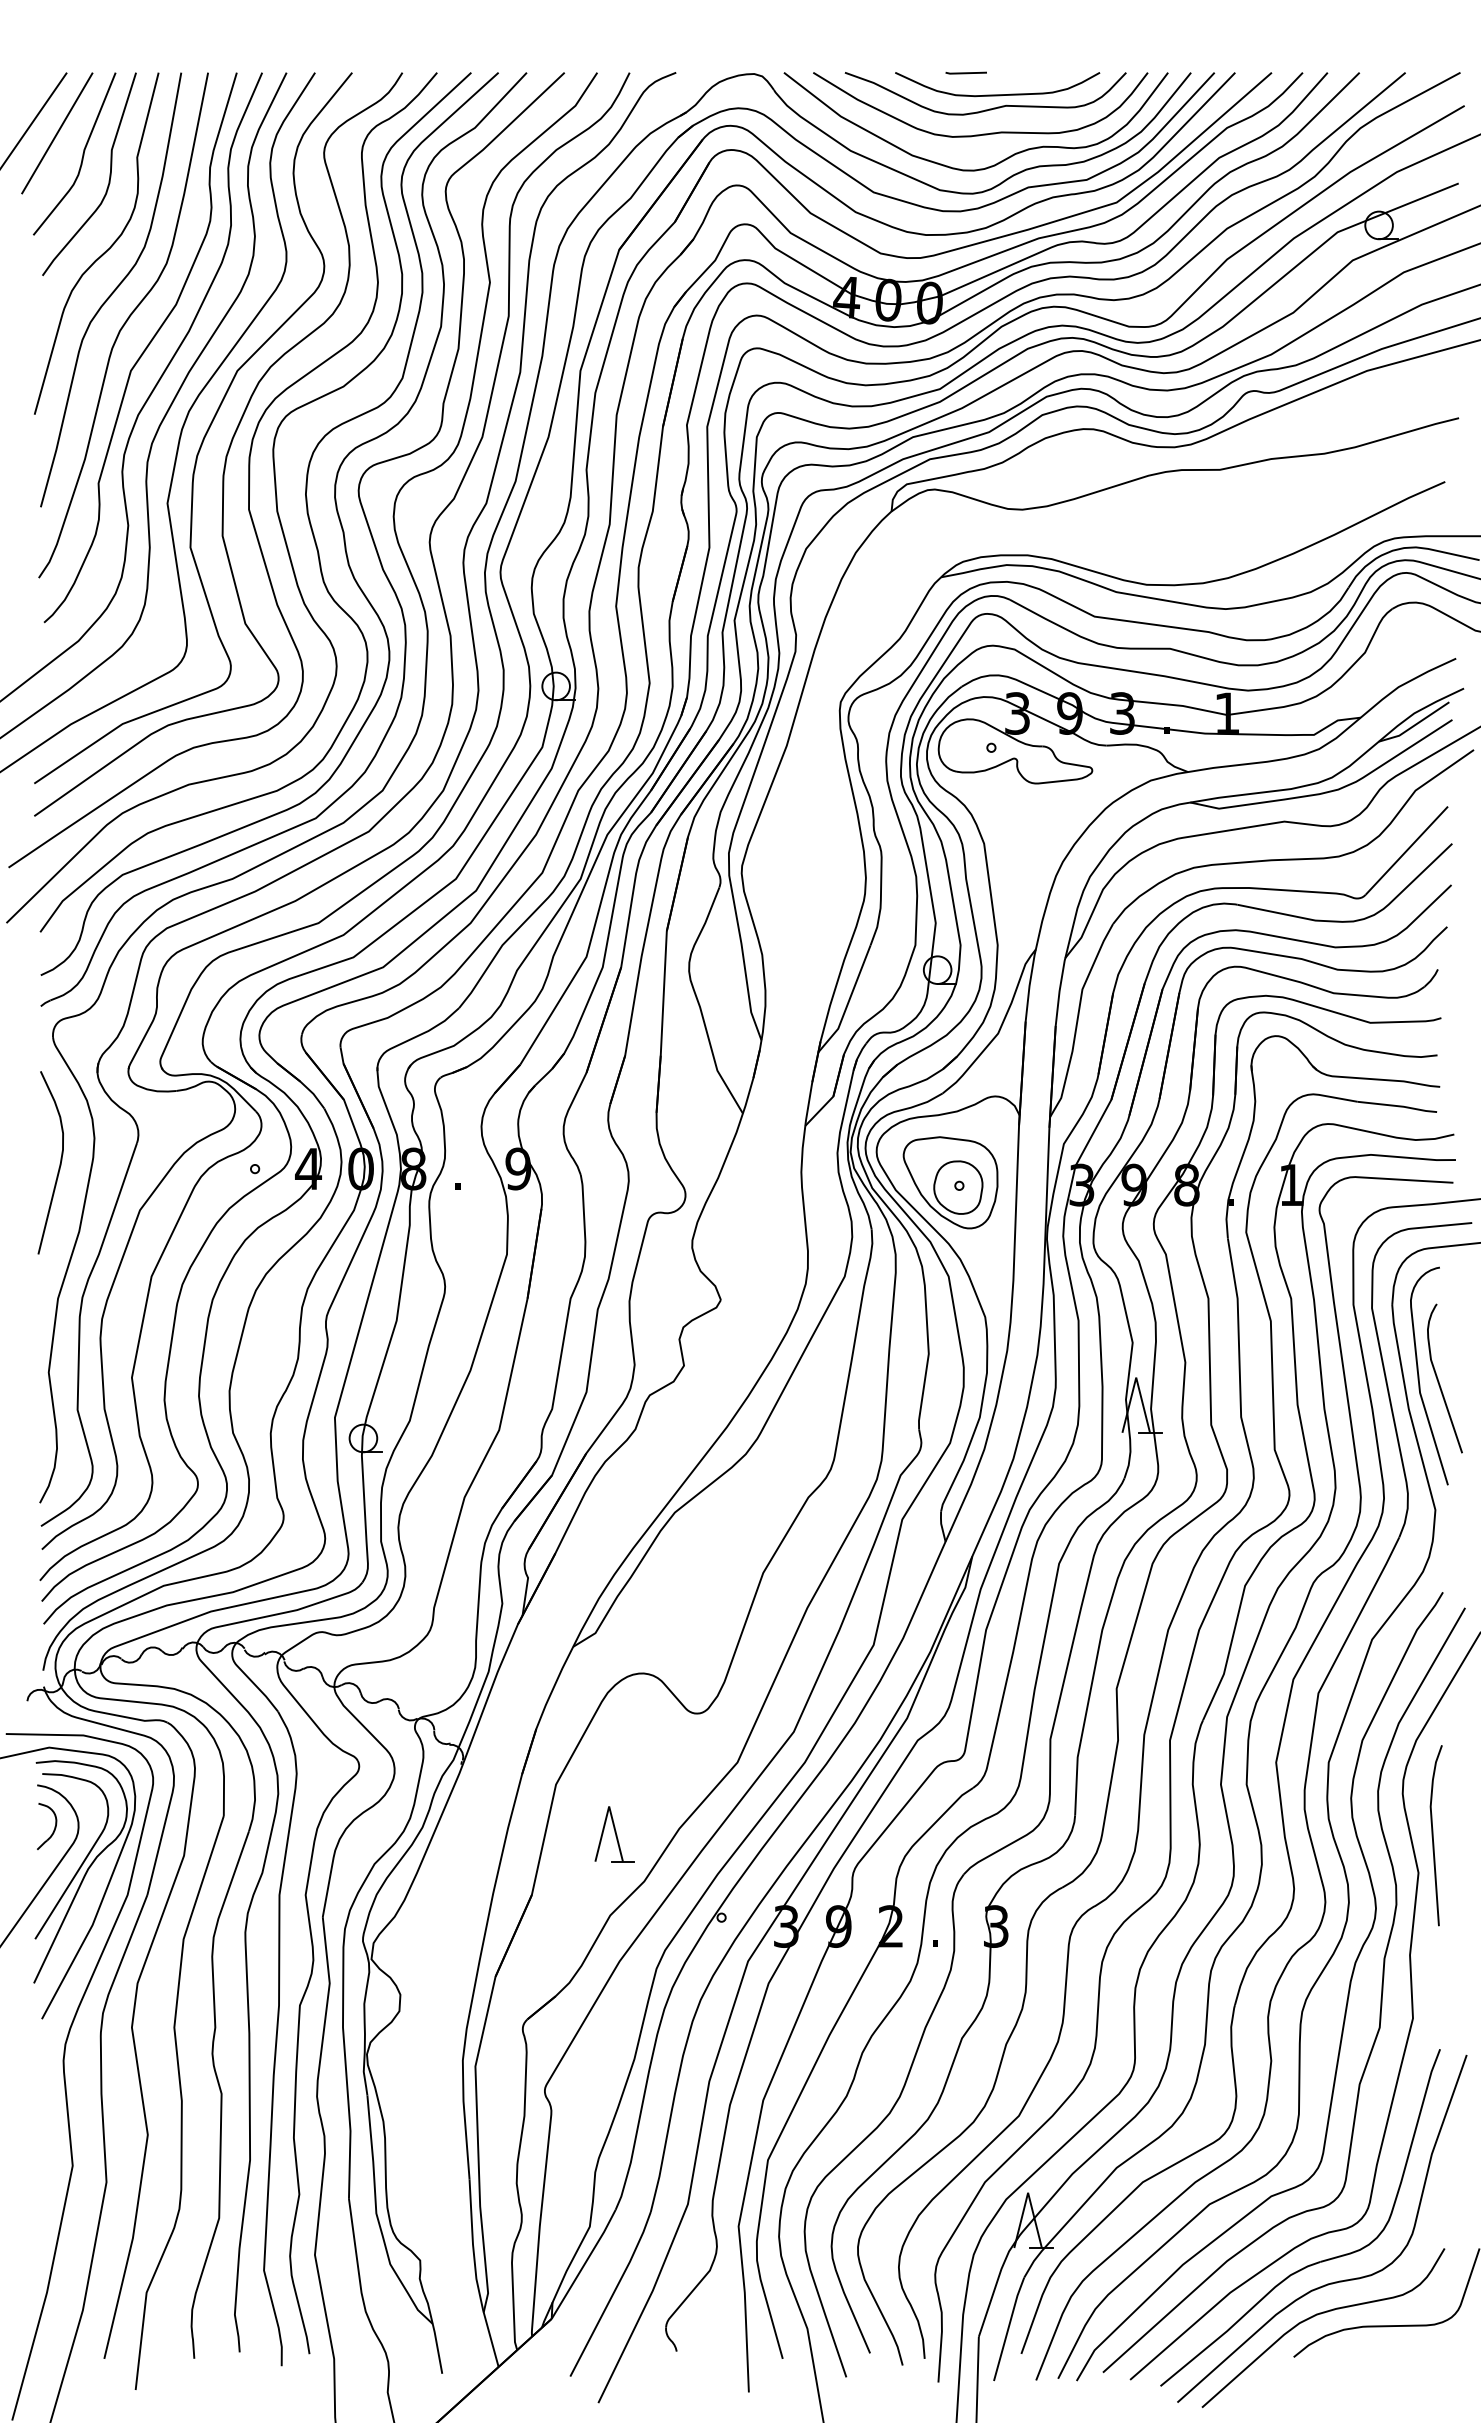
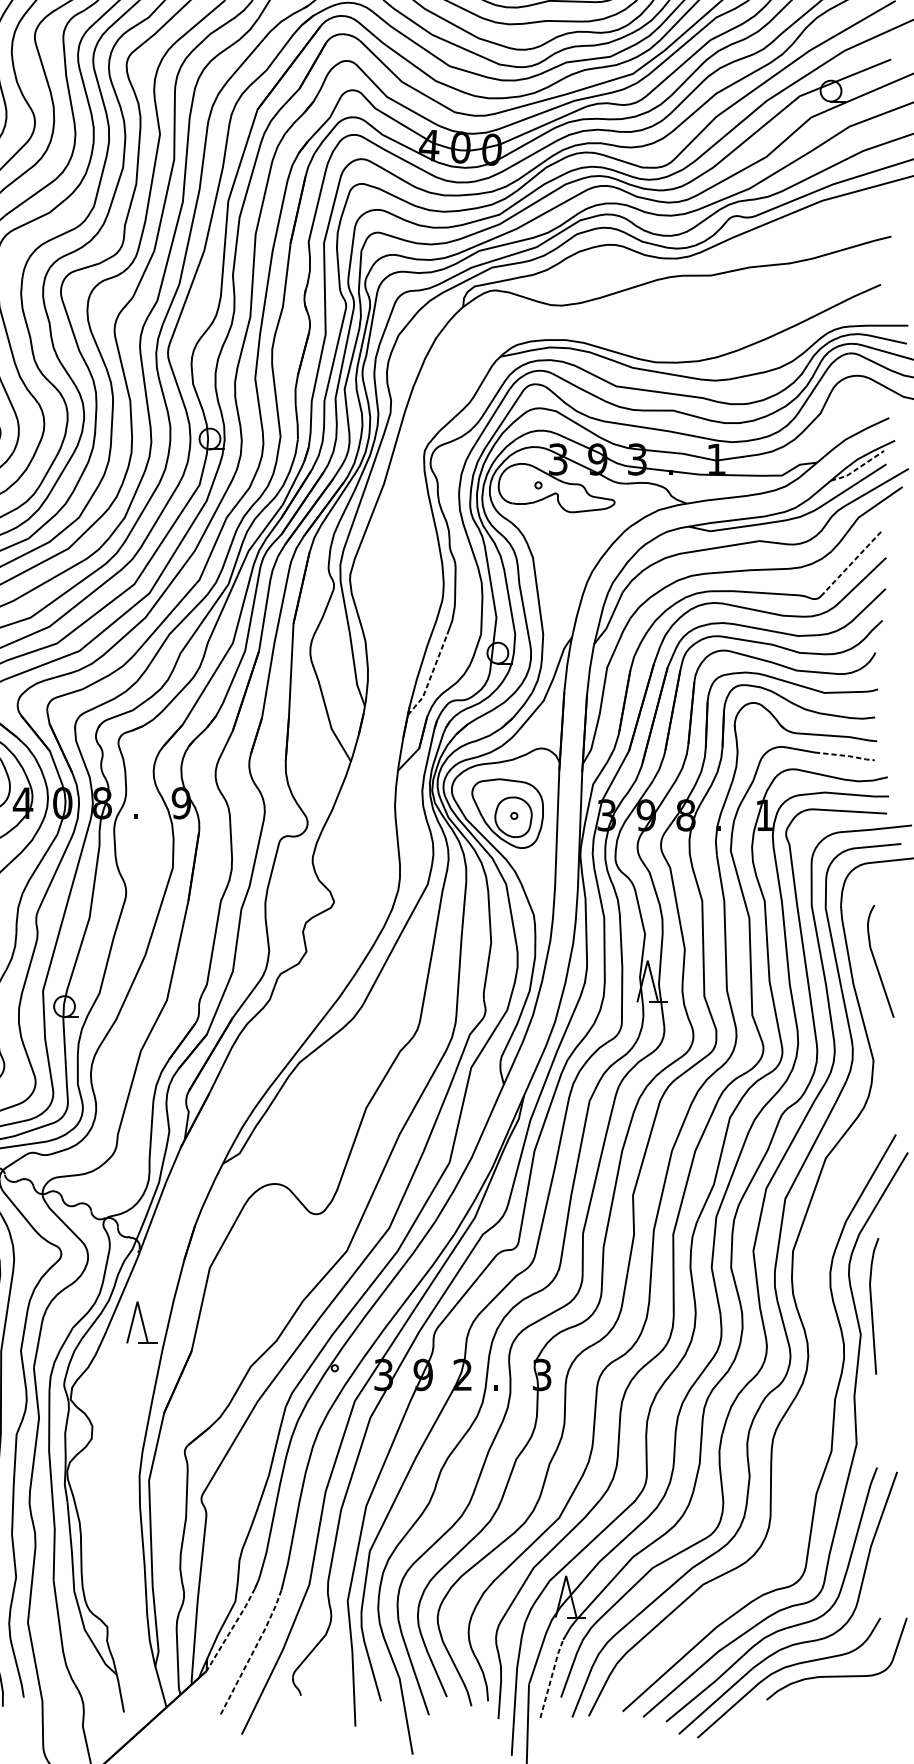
line: (1414, 725) -> (857, 468), solid -> dashed
line: (1407, 850) -> (852, 562), solid -> dashed
line: (848, 1001) -> (430, 676), solid -> dashed
line: (1398, 1106) -> (845, 756), solid -> dashed
curve: (1419, 1375) -> (861, 959), removed
part: (614, 1834) -> (141, 1322), moved
curve: (1346, 1999) -> (806, 1430), removed
line: (584, 2264) -> (231, 1630), solid -> dashed
line: (612, 2294) -> (252, 1652), solid -> dashed
line: (1008, 2328) -> (551, 1678), solid -> dashed

